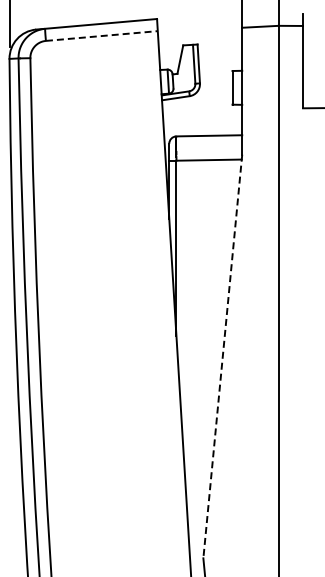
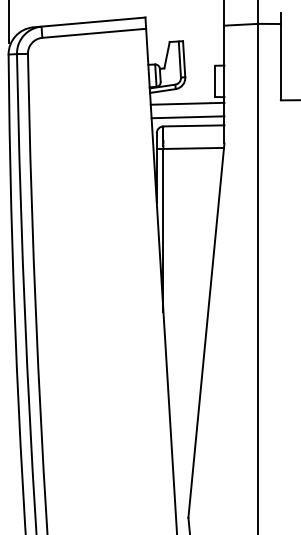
line: (102, 35) -> (94, 32), dashed -> solid
line: (202, 111) -> (187, 103), added
line: (202, 126) -> (187, 117), added
line: (222, 356) -> (206, 330), dashed -> solid

